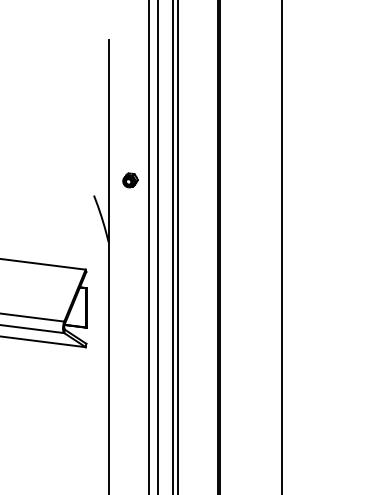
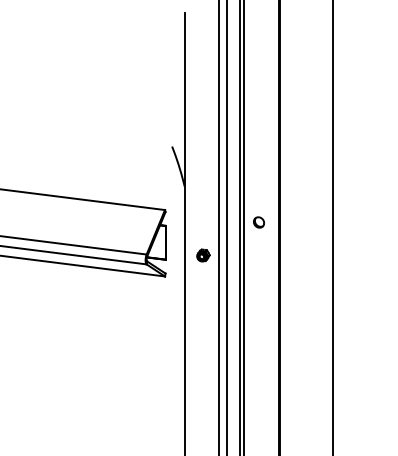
part: (130, 180) -> (203, 255), moved
part: (194, 284) -> (258, 222), added

